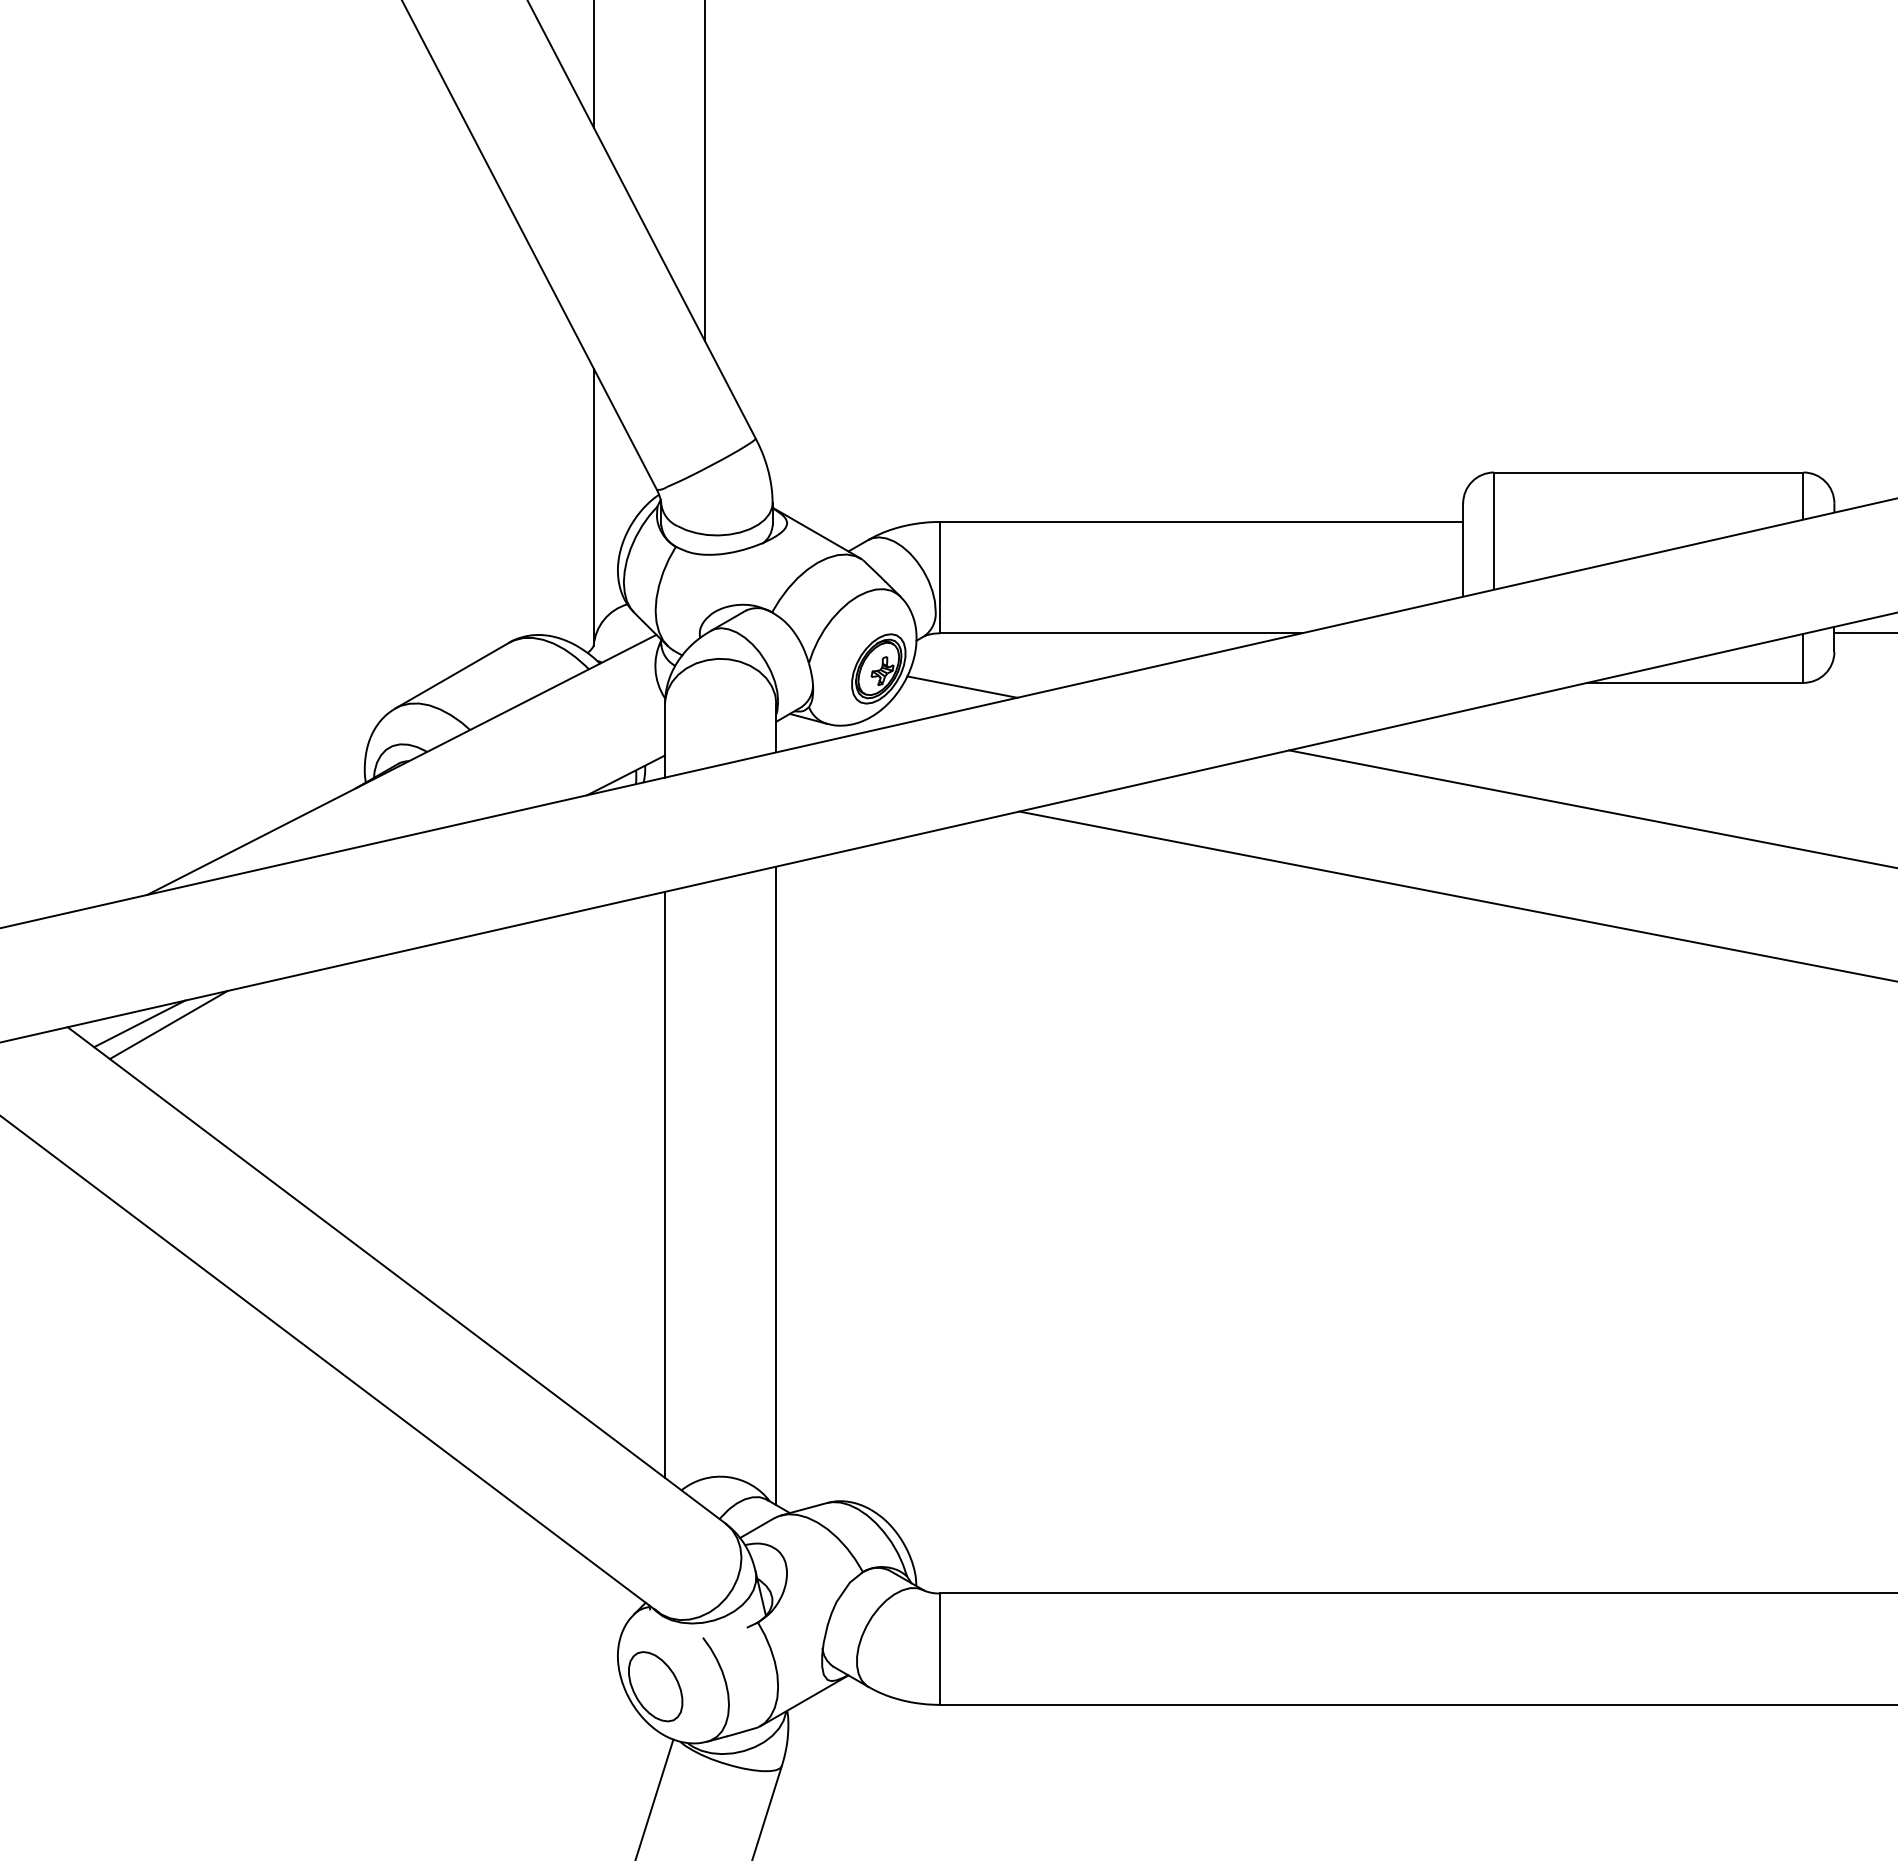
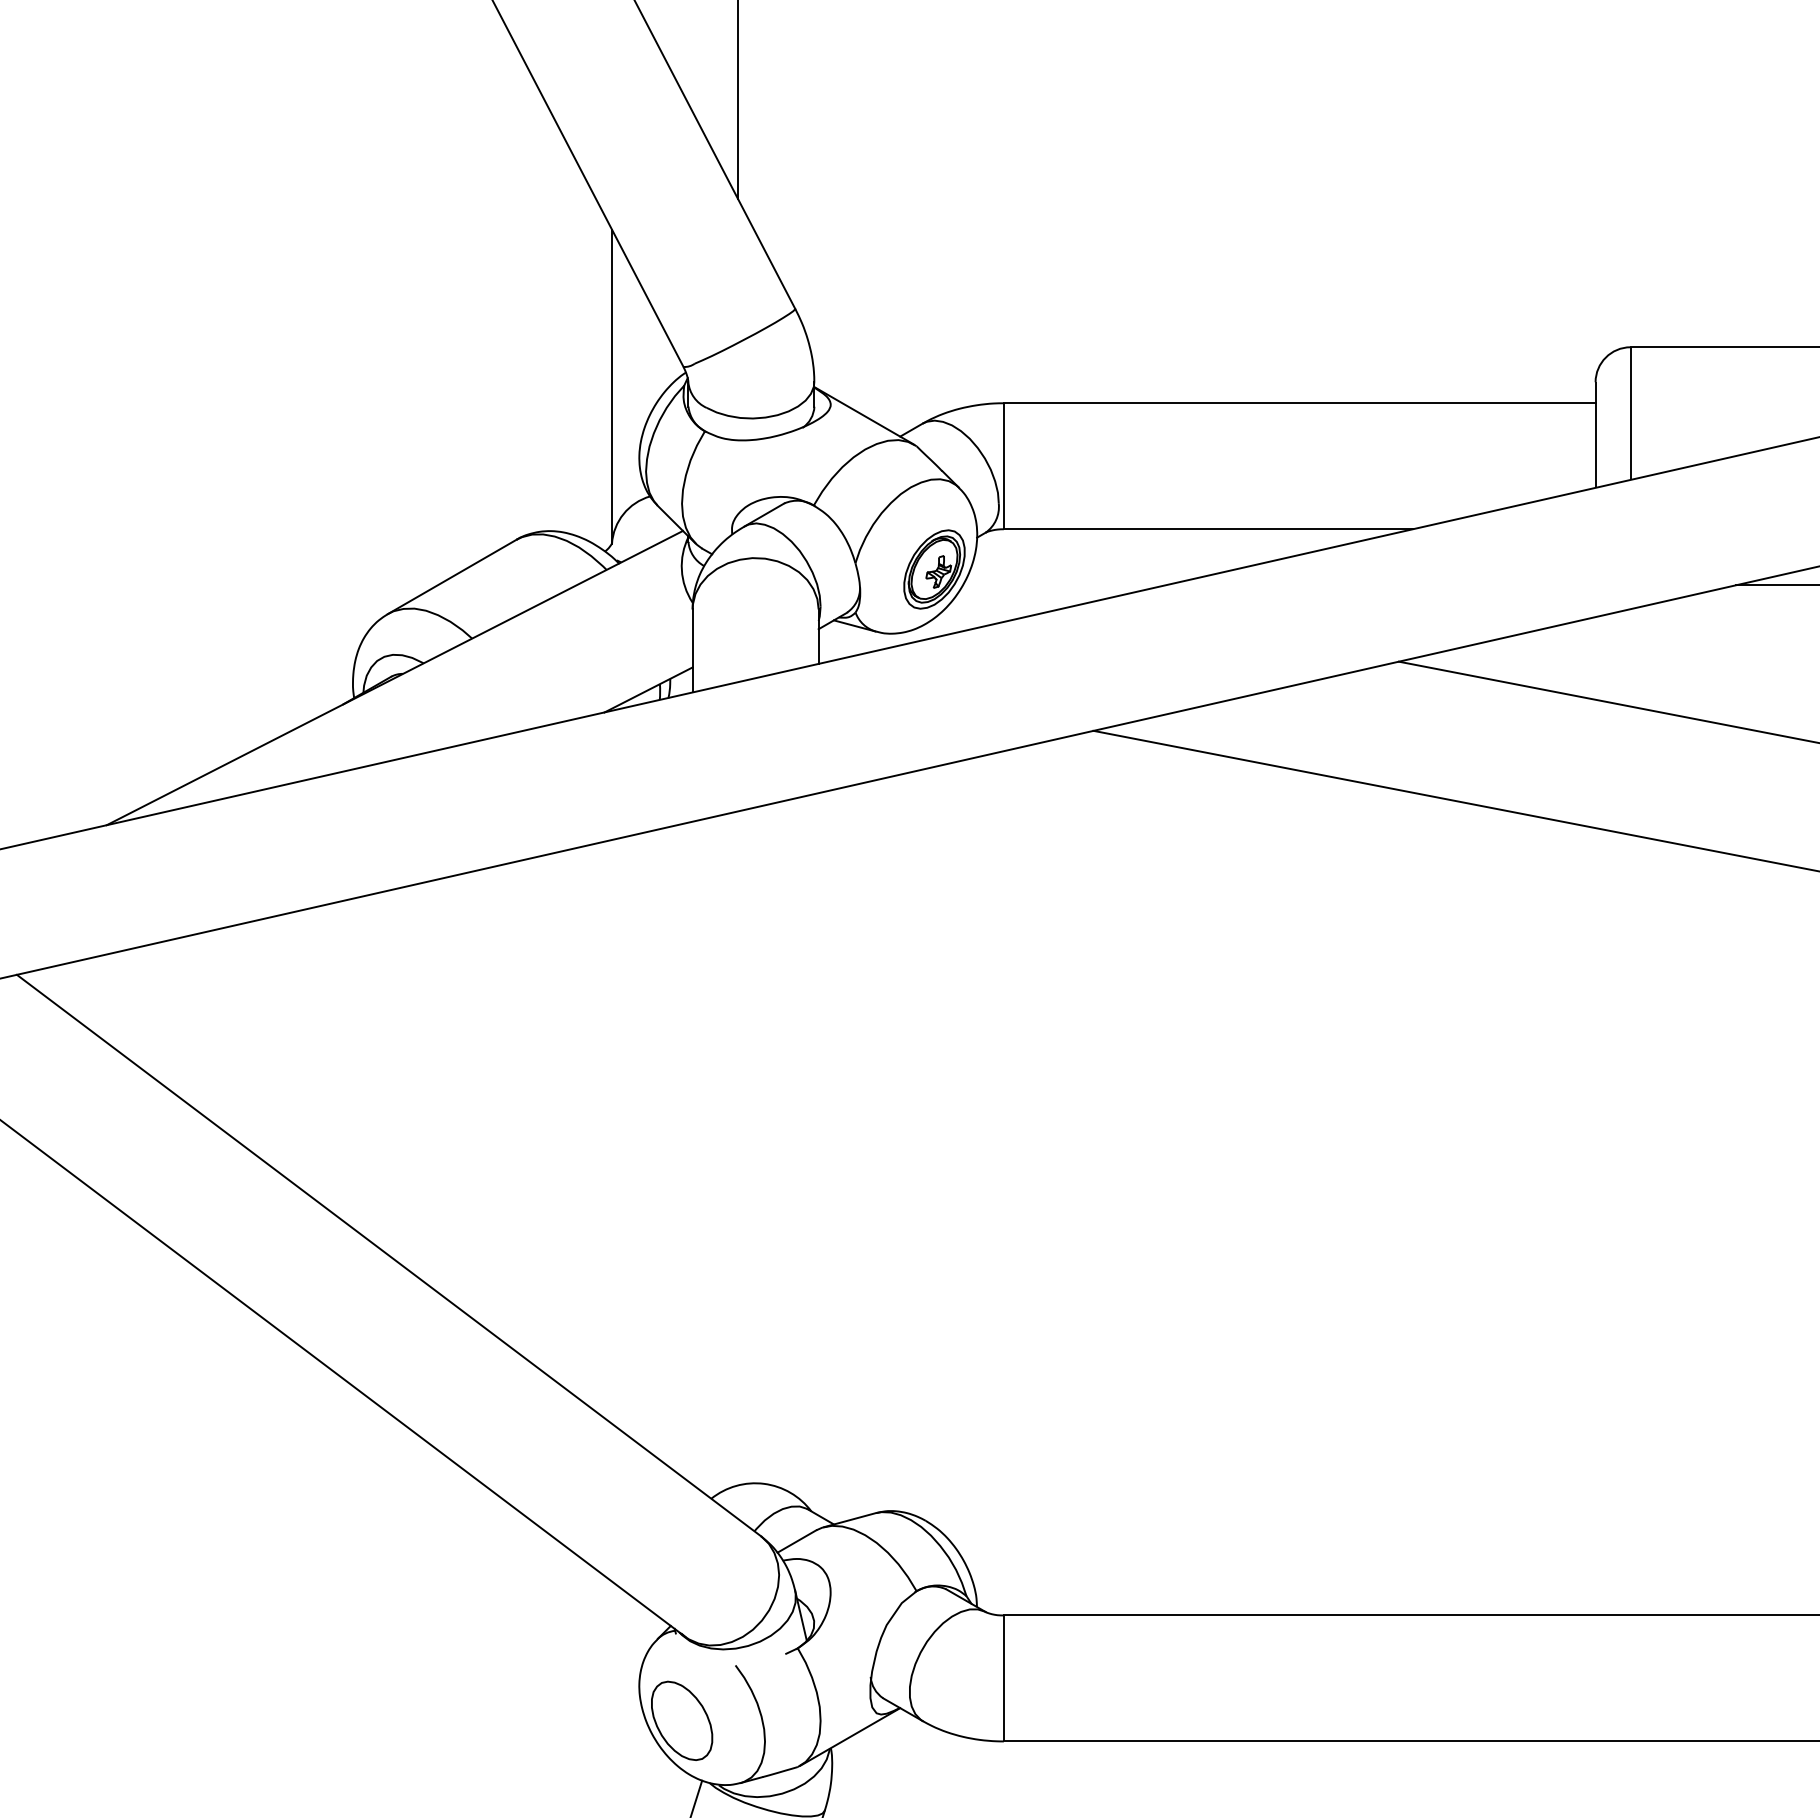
line: (962, 686) -> (1029, 589), removed
line: (139, 1023) -> (98, 970), removed
line: (168, 1024) -> (130, 971), removed
line: (665, 1184) -> (693, 1152), removed
line: (776, 1185) -> (818, 1153), removed

